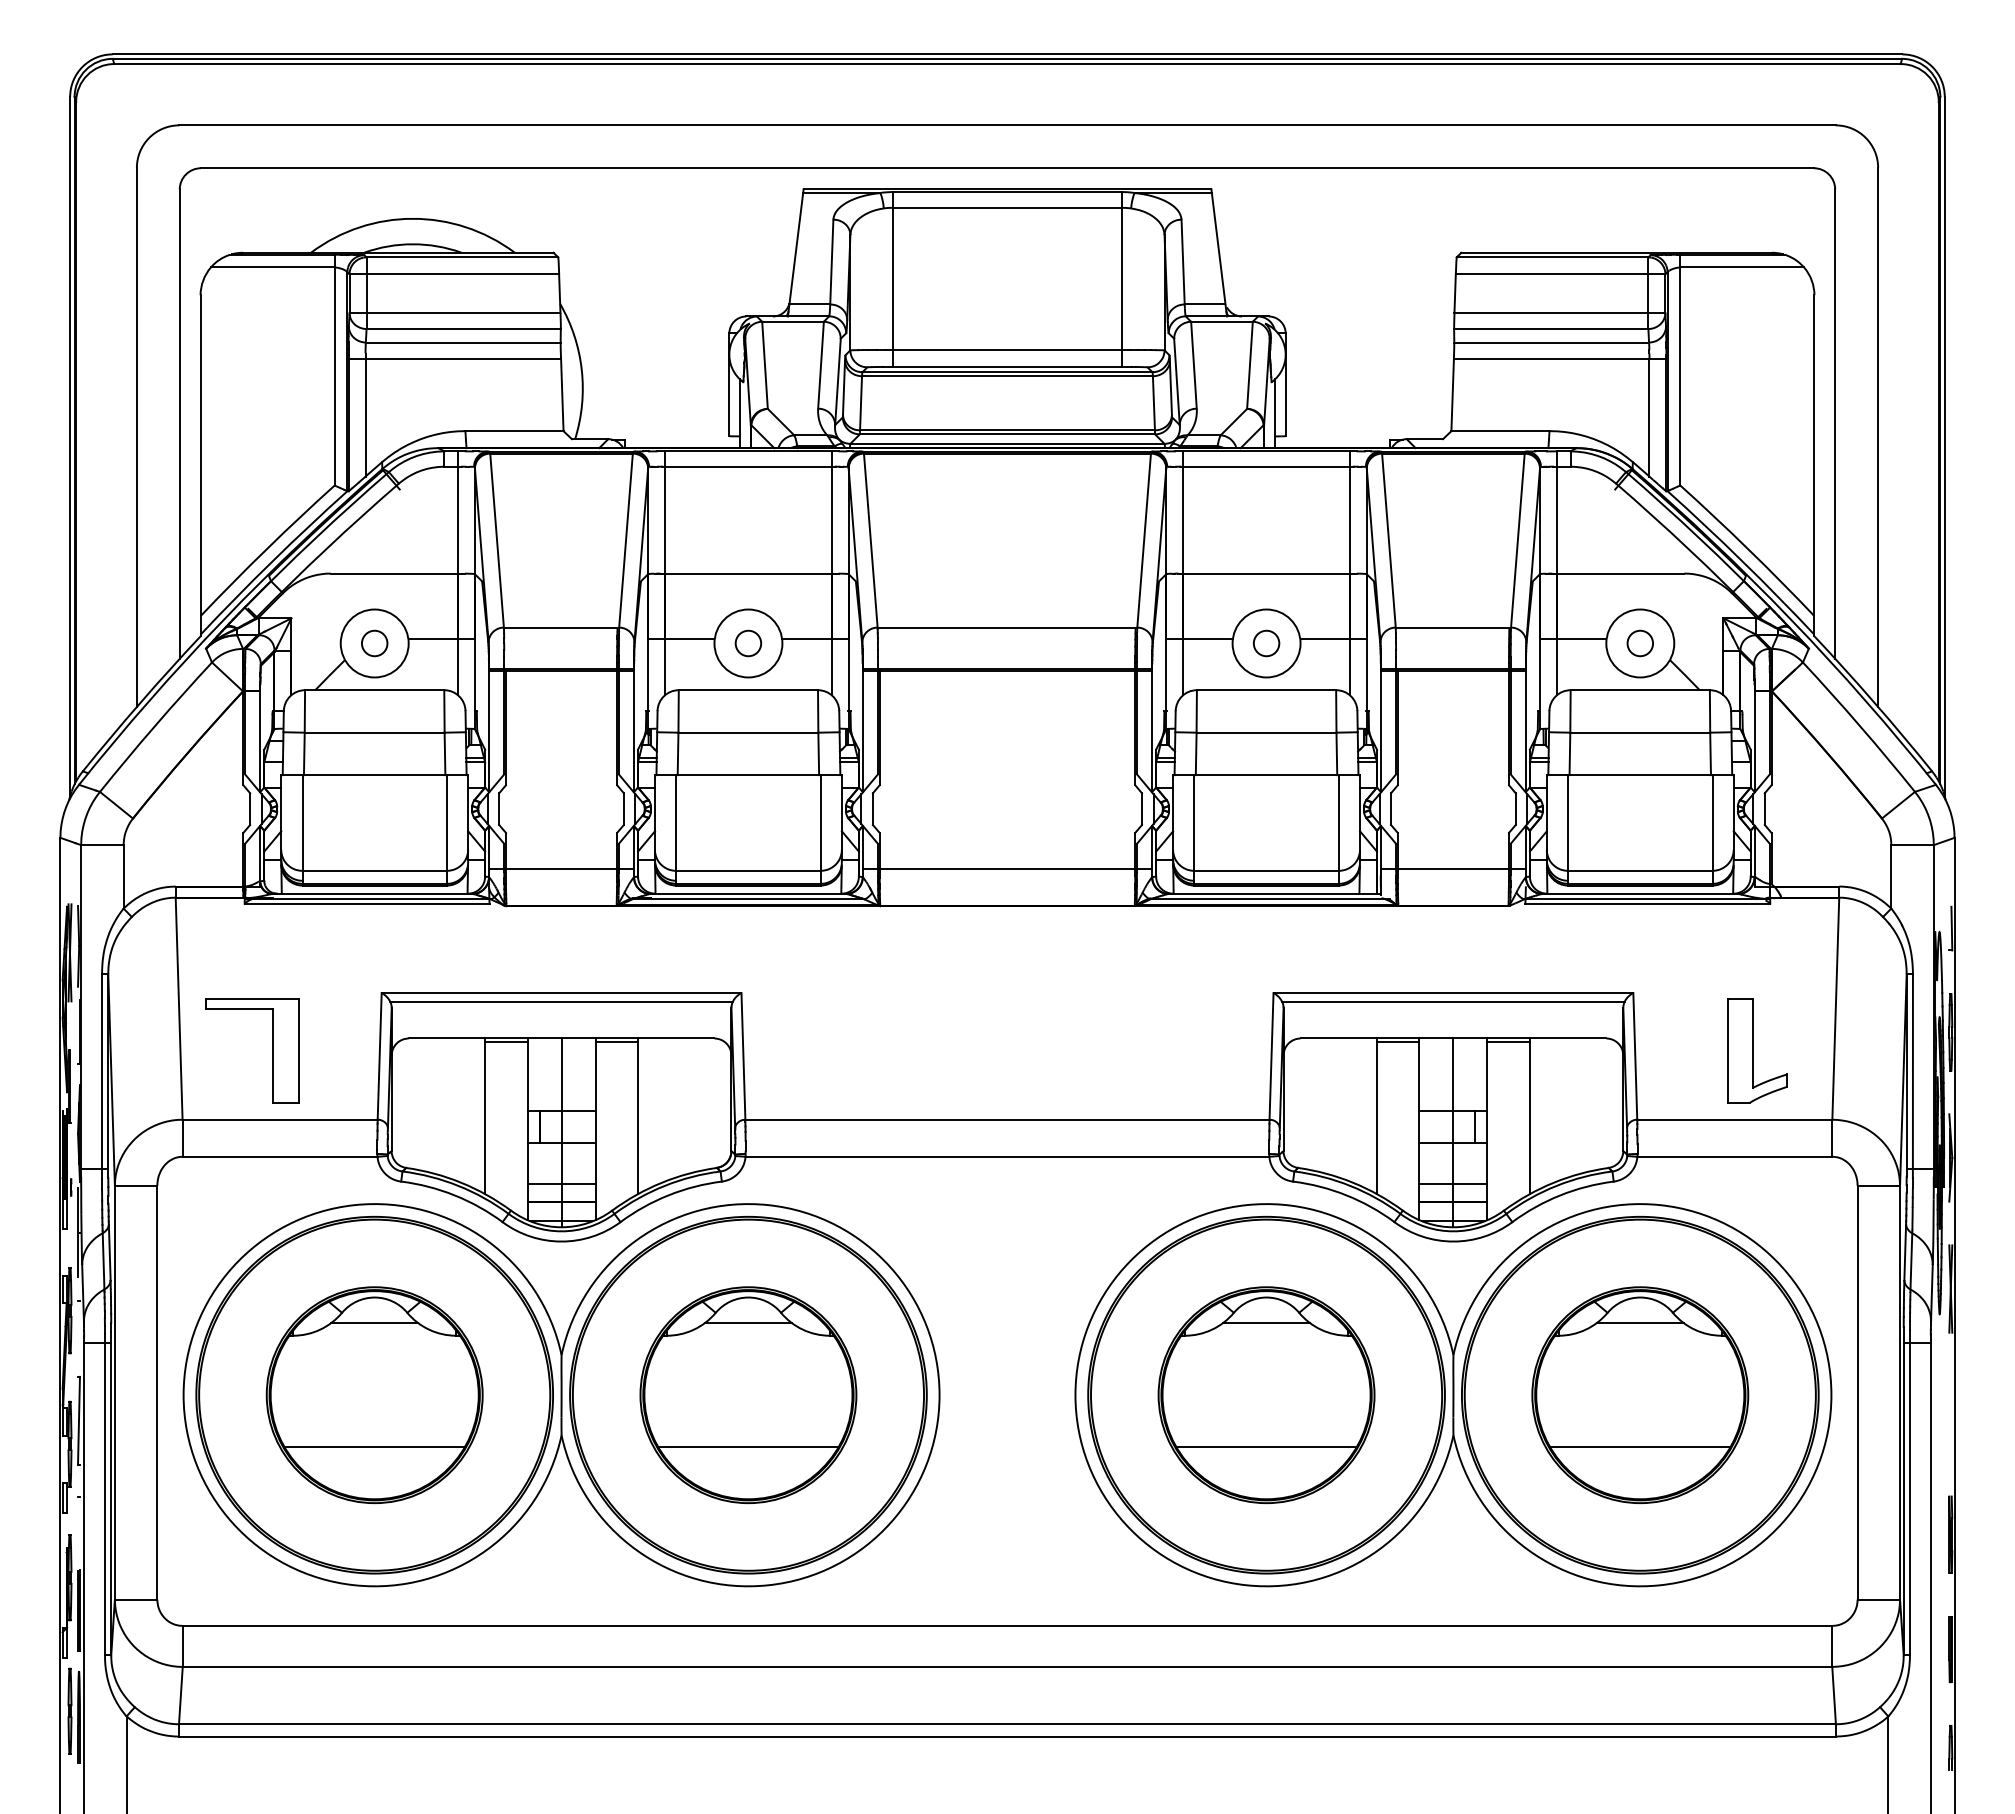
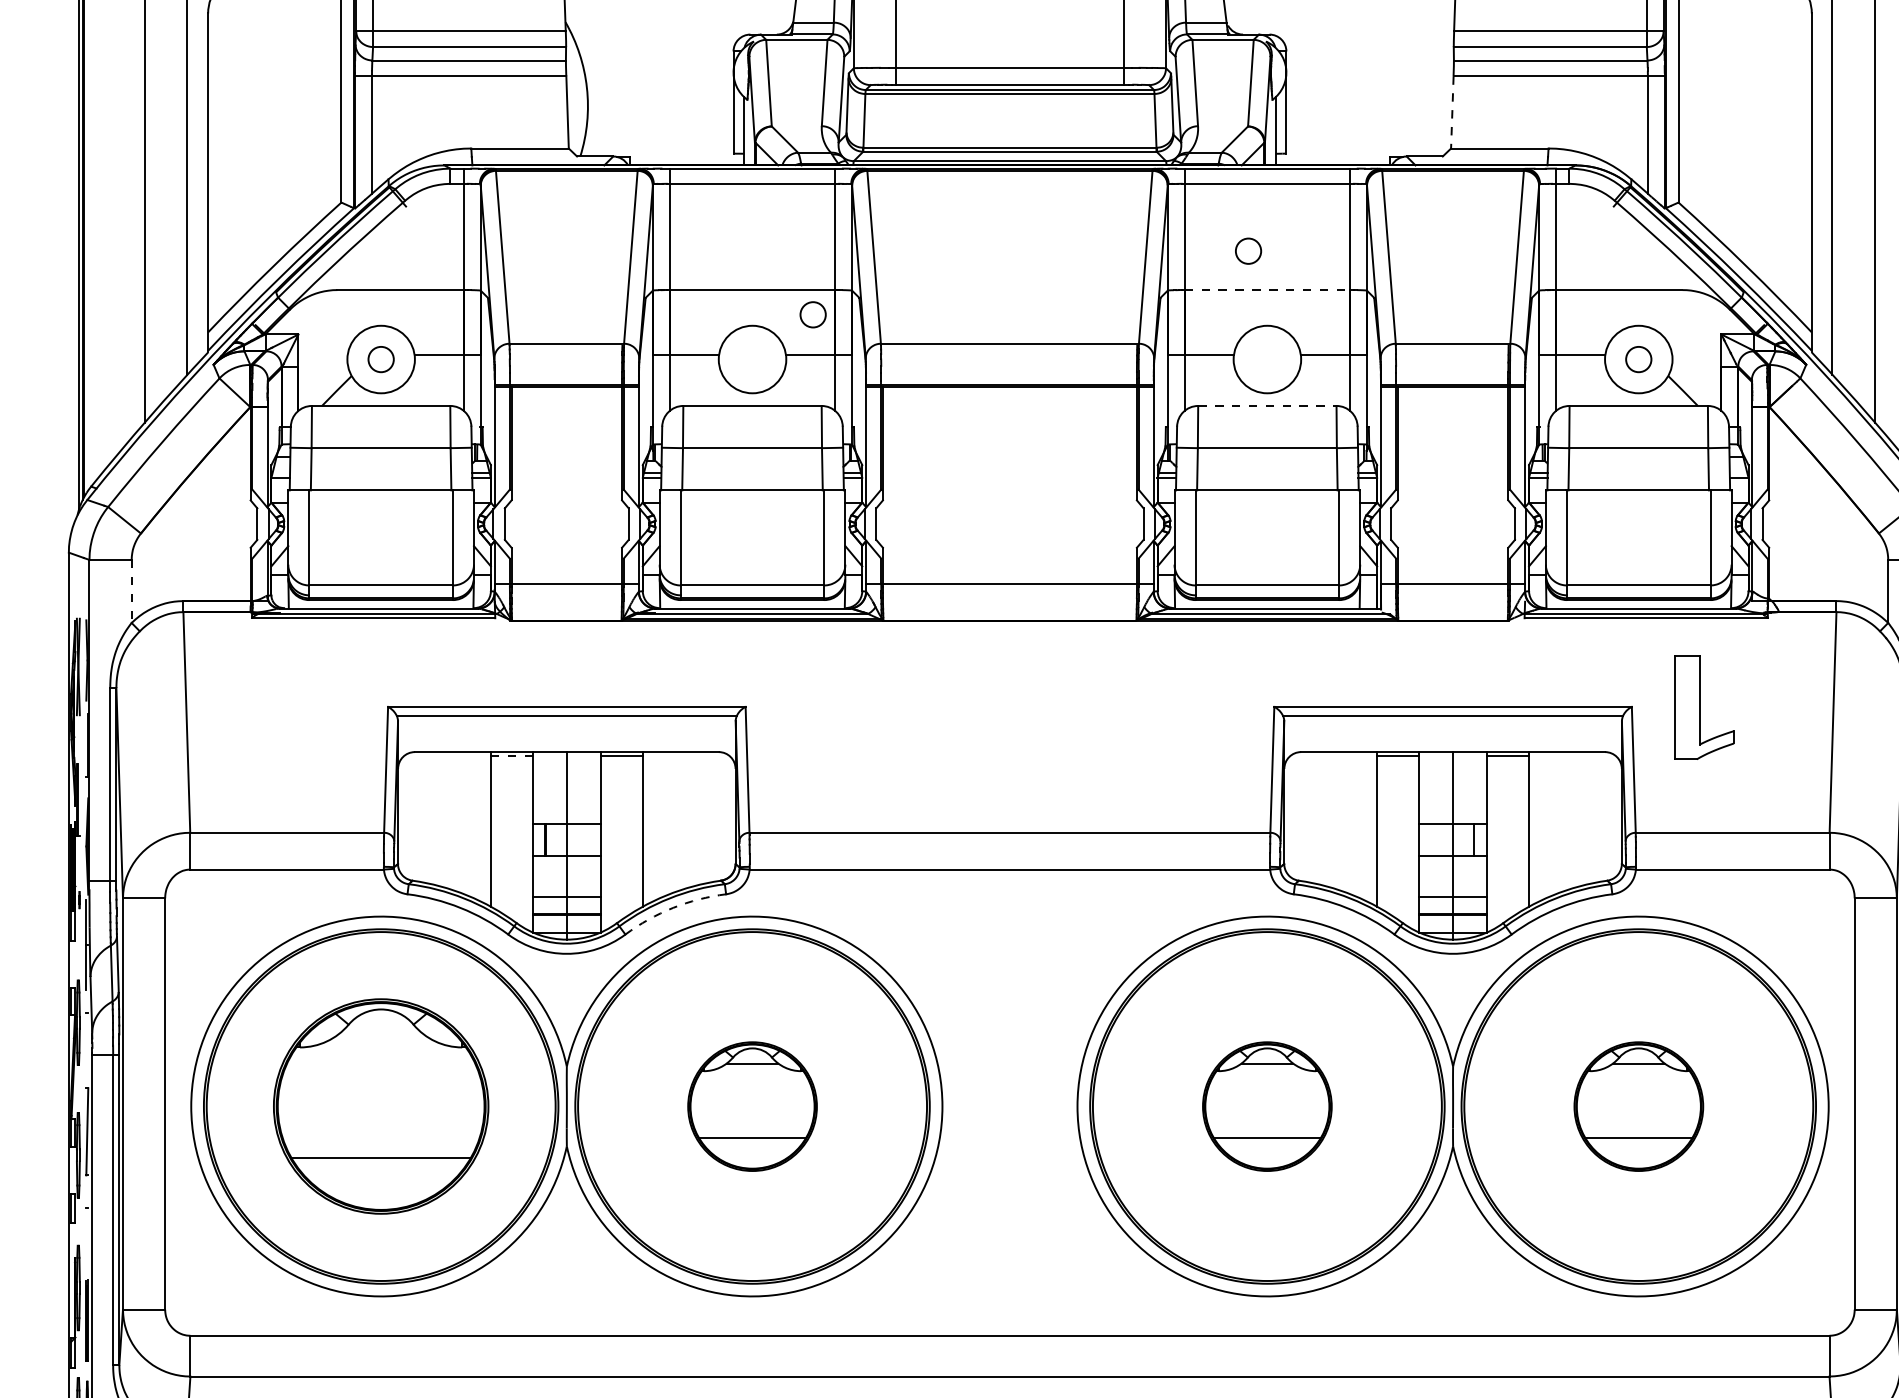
line: (1452, 395) -> (1452, 113), solid -> dashed
line: (1267, 573) -> (1268, 289), solid -> dashed
circle: (748, 643) -> (813, 314), moved
circle: (1266, 643) -> (1248, 251), moved
line: (1266, 690) -> (1267, 406), solid -> dashed
line: (123, 876) -> (131, 591), solid -> dashed
line: (506, 1042) -> (512, 756), solid -> dashed
part: (272, 1050) -> (279, 763), removed
part: (1757, 1050) -> (1704, 707), moved
arc: (668, 1195) -> (673, 908), solid -> dashed
line: (374, 1322) -> (380, 1034), removed
part: (748, 1395) -> (752, 1106), size x0.6
part: (1266, 1395) -> (1267, 1106), size x0.6
part: (1640, 1395) -> (1638, 1106), size x0.6

